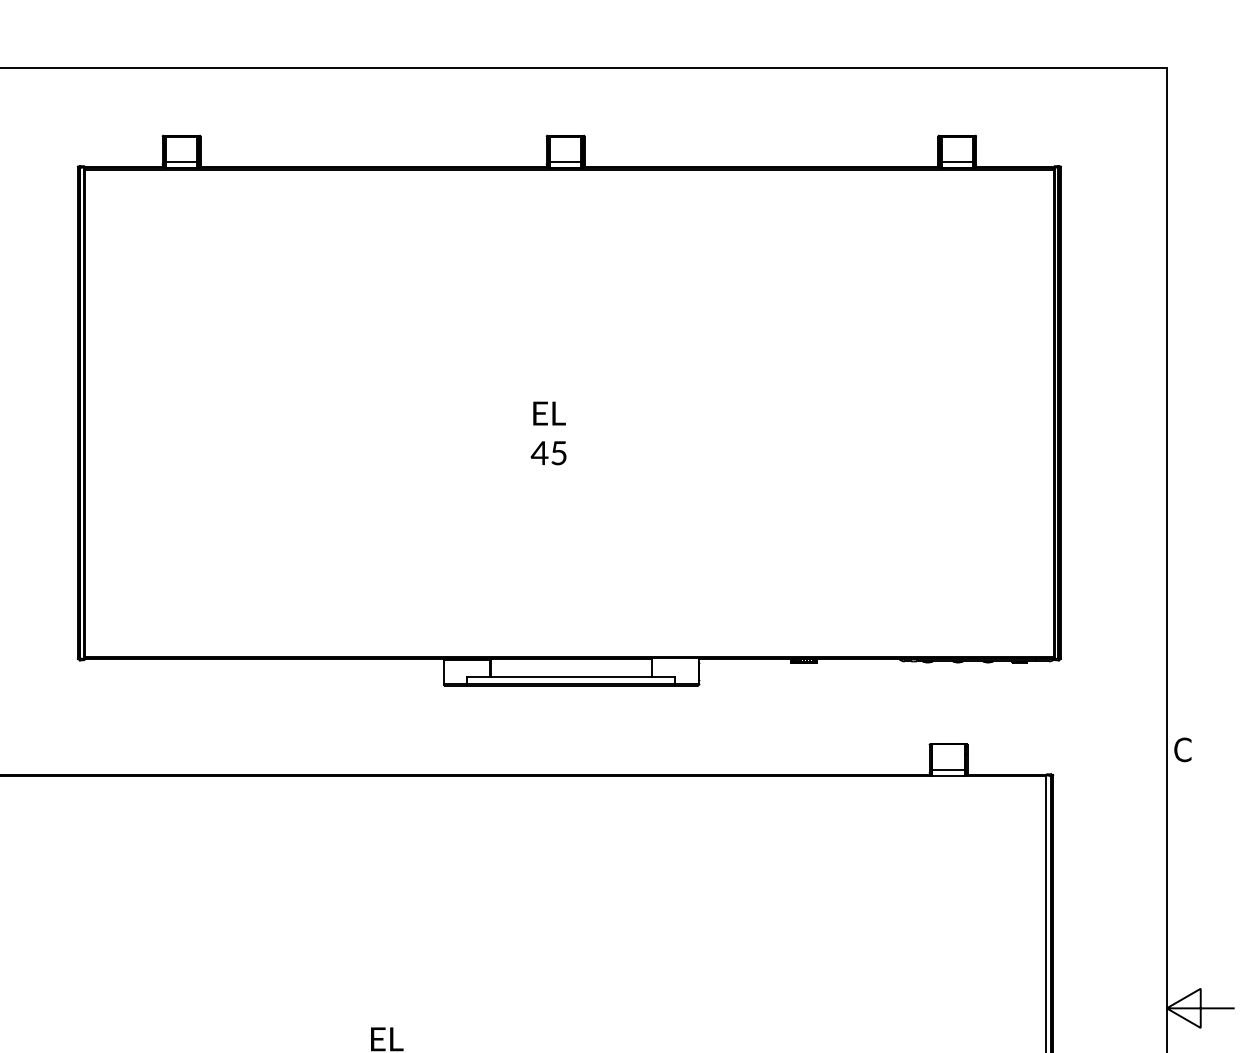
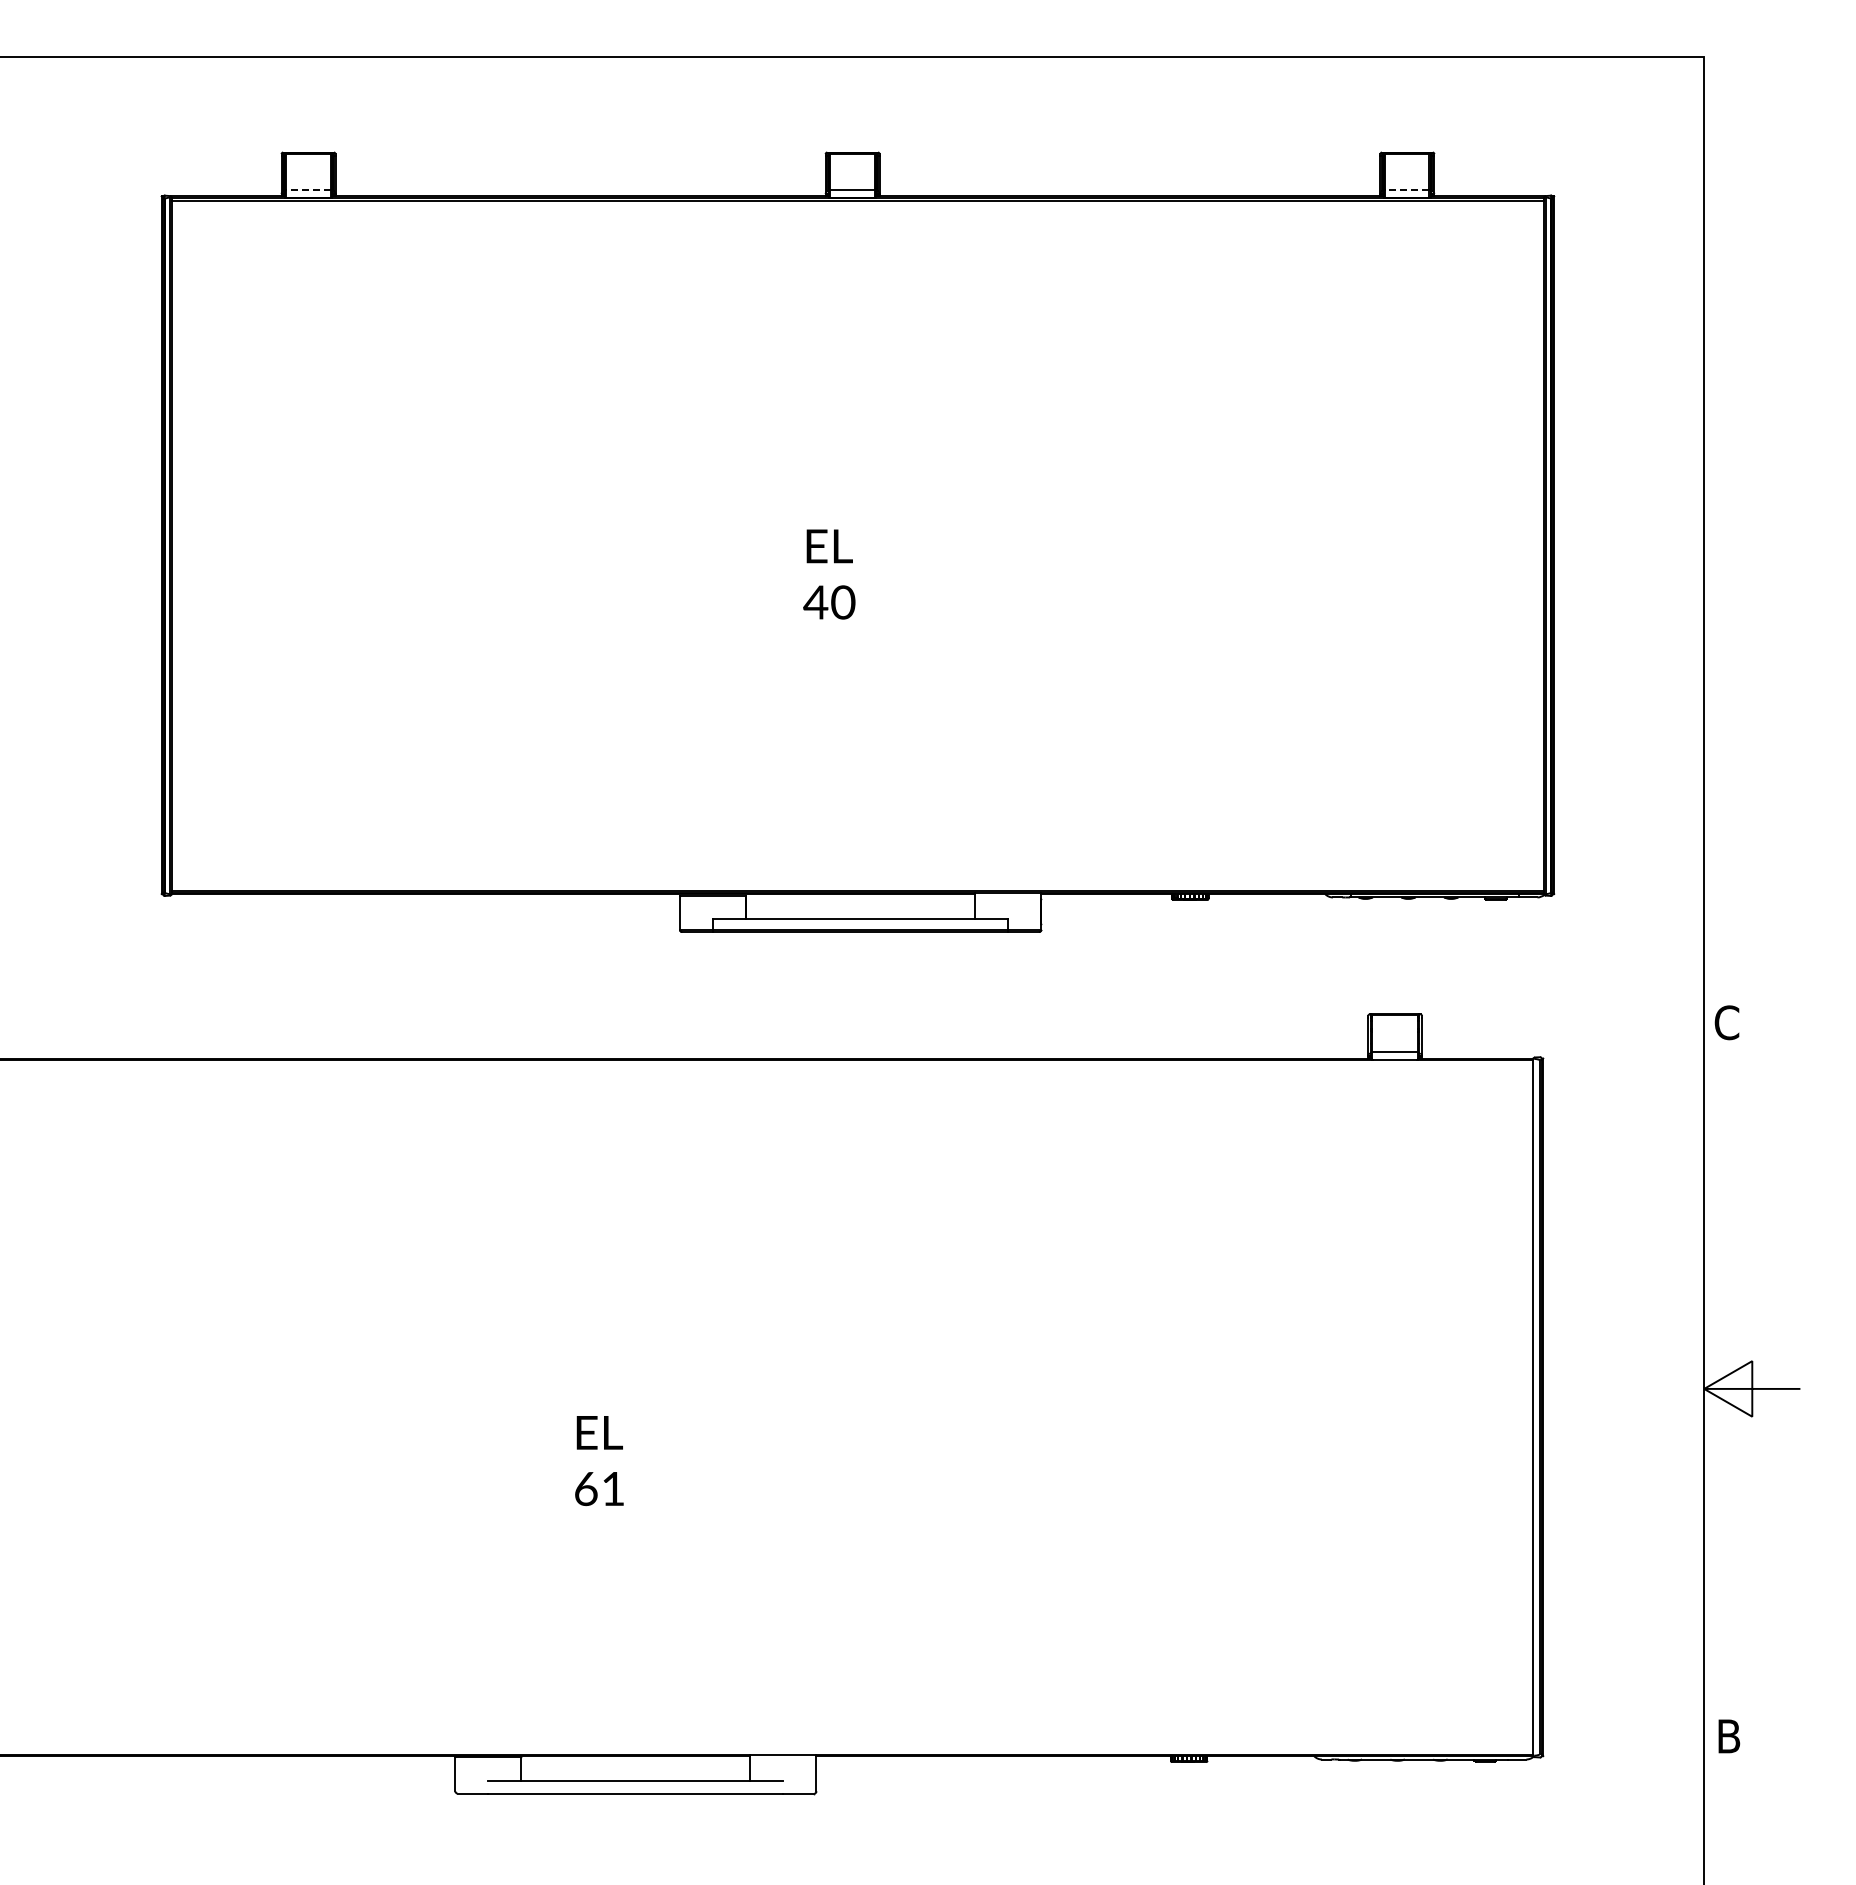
line: (181, 161) -> (308, 189), solid -> dashed
line: (956, 161) -> (1406, 189), solid -> dashed
text: (559, 453) -> (843, 602), 45 -> 40

